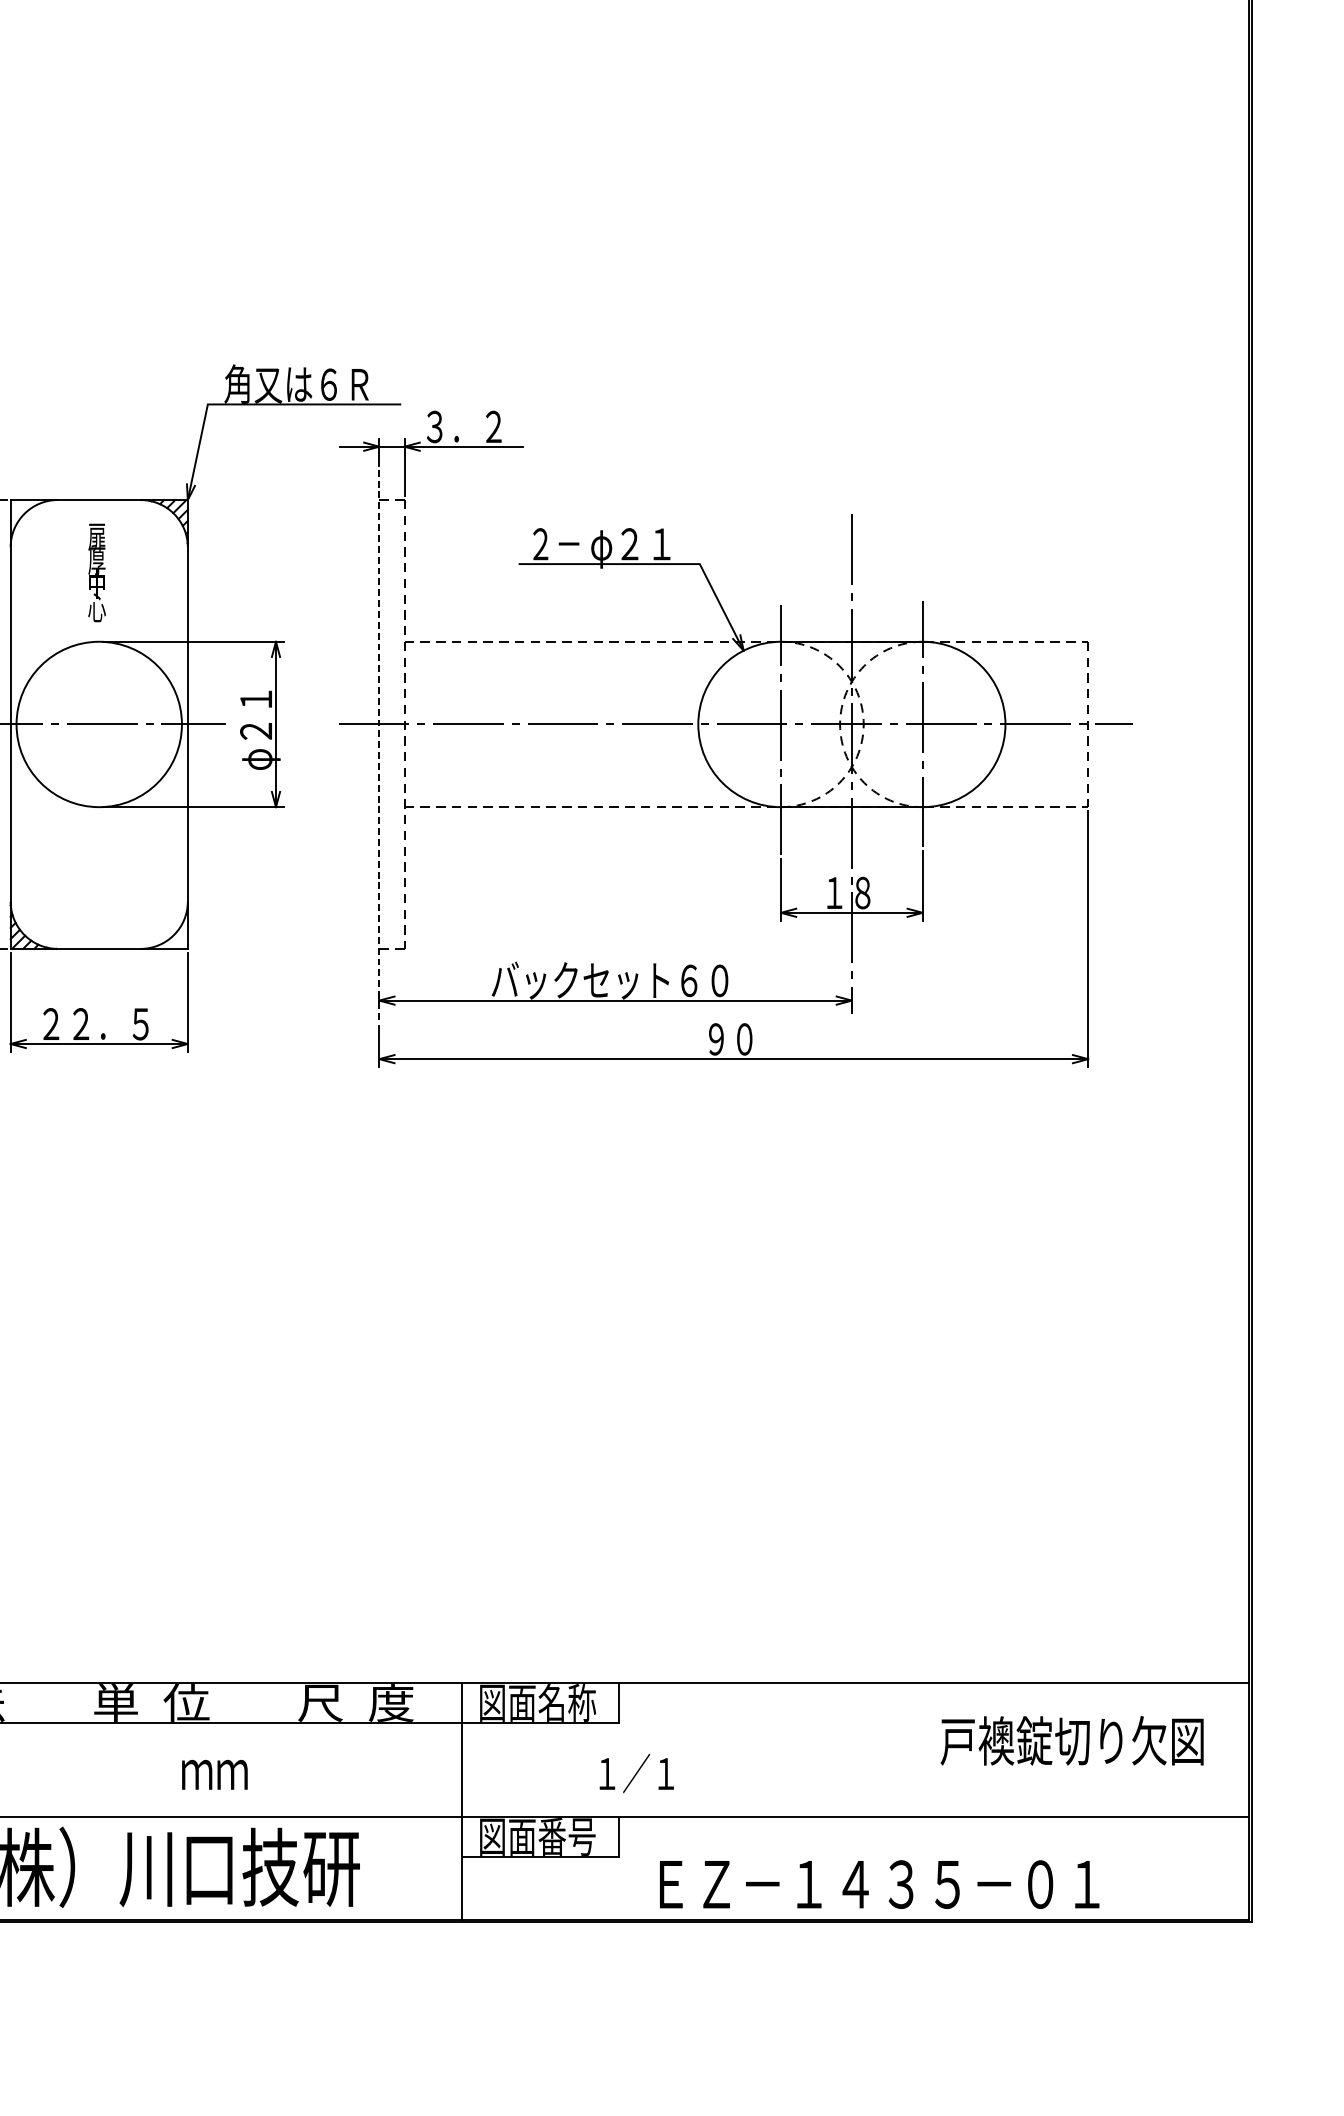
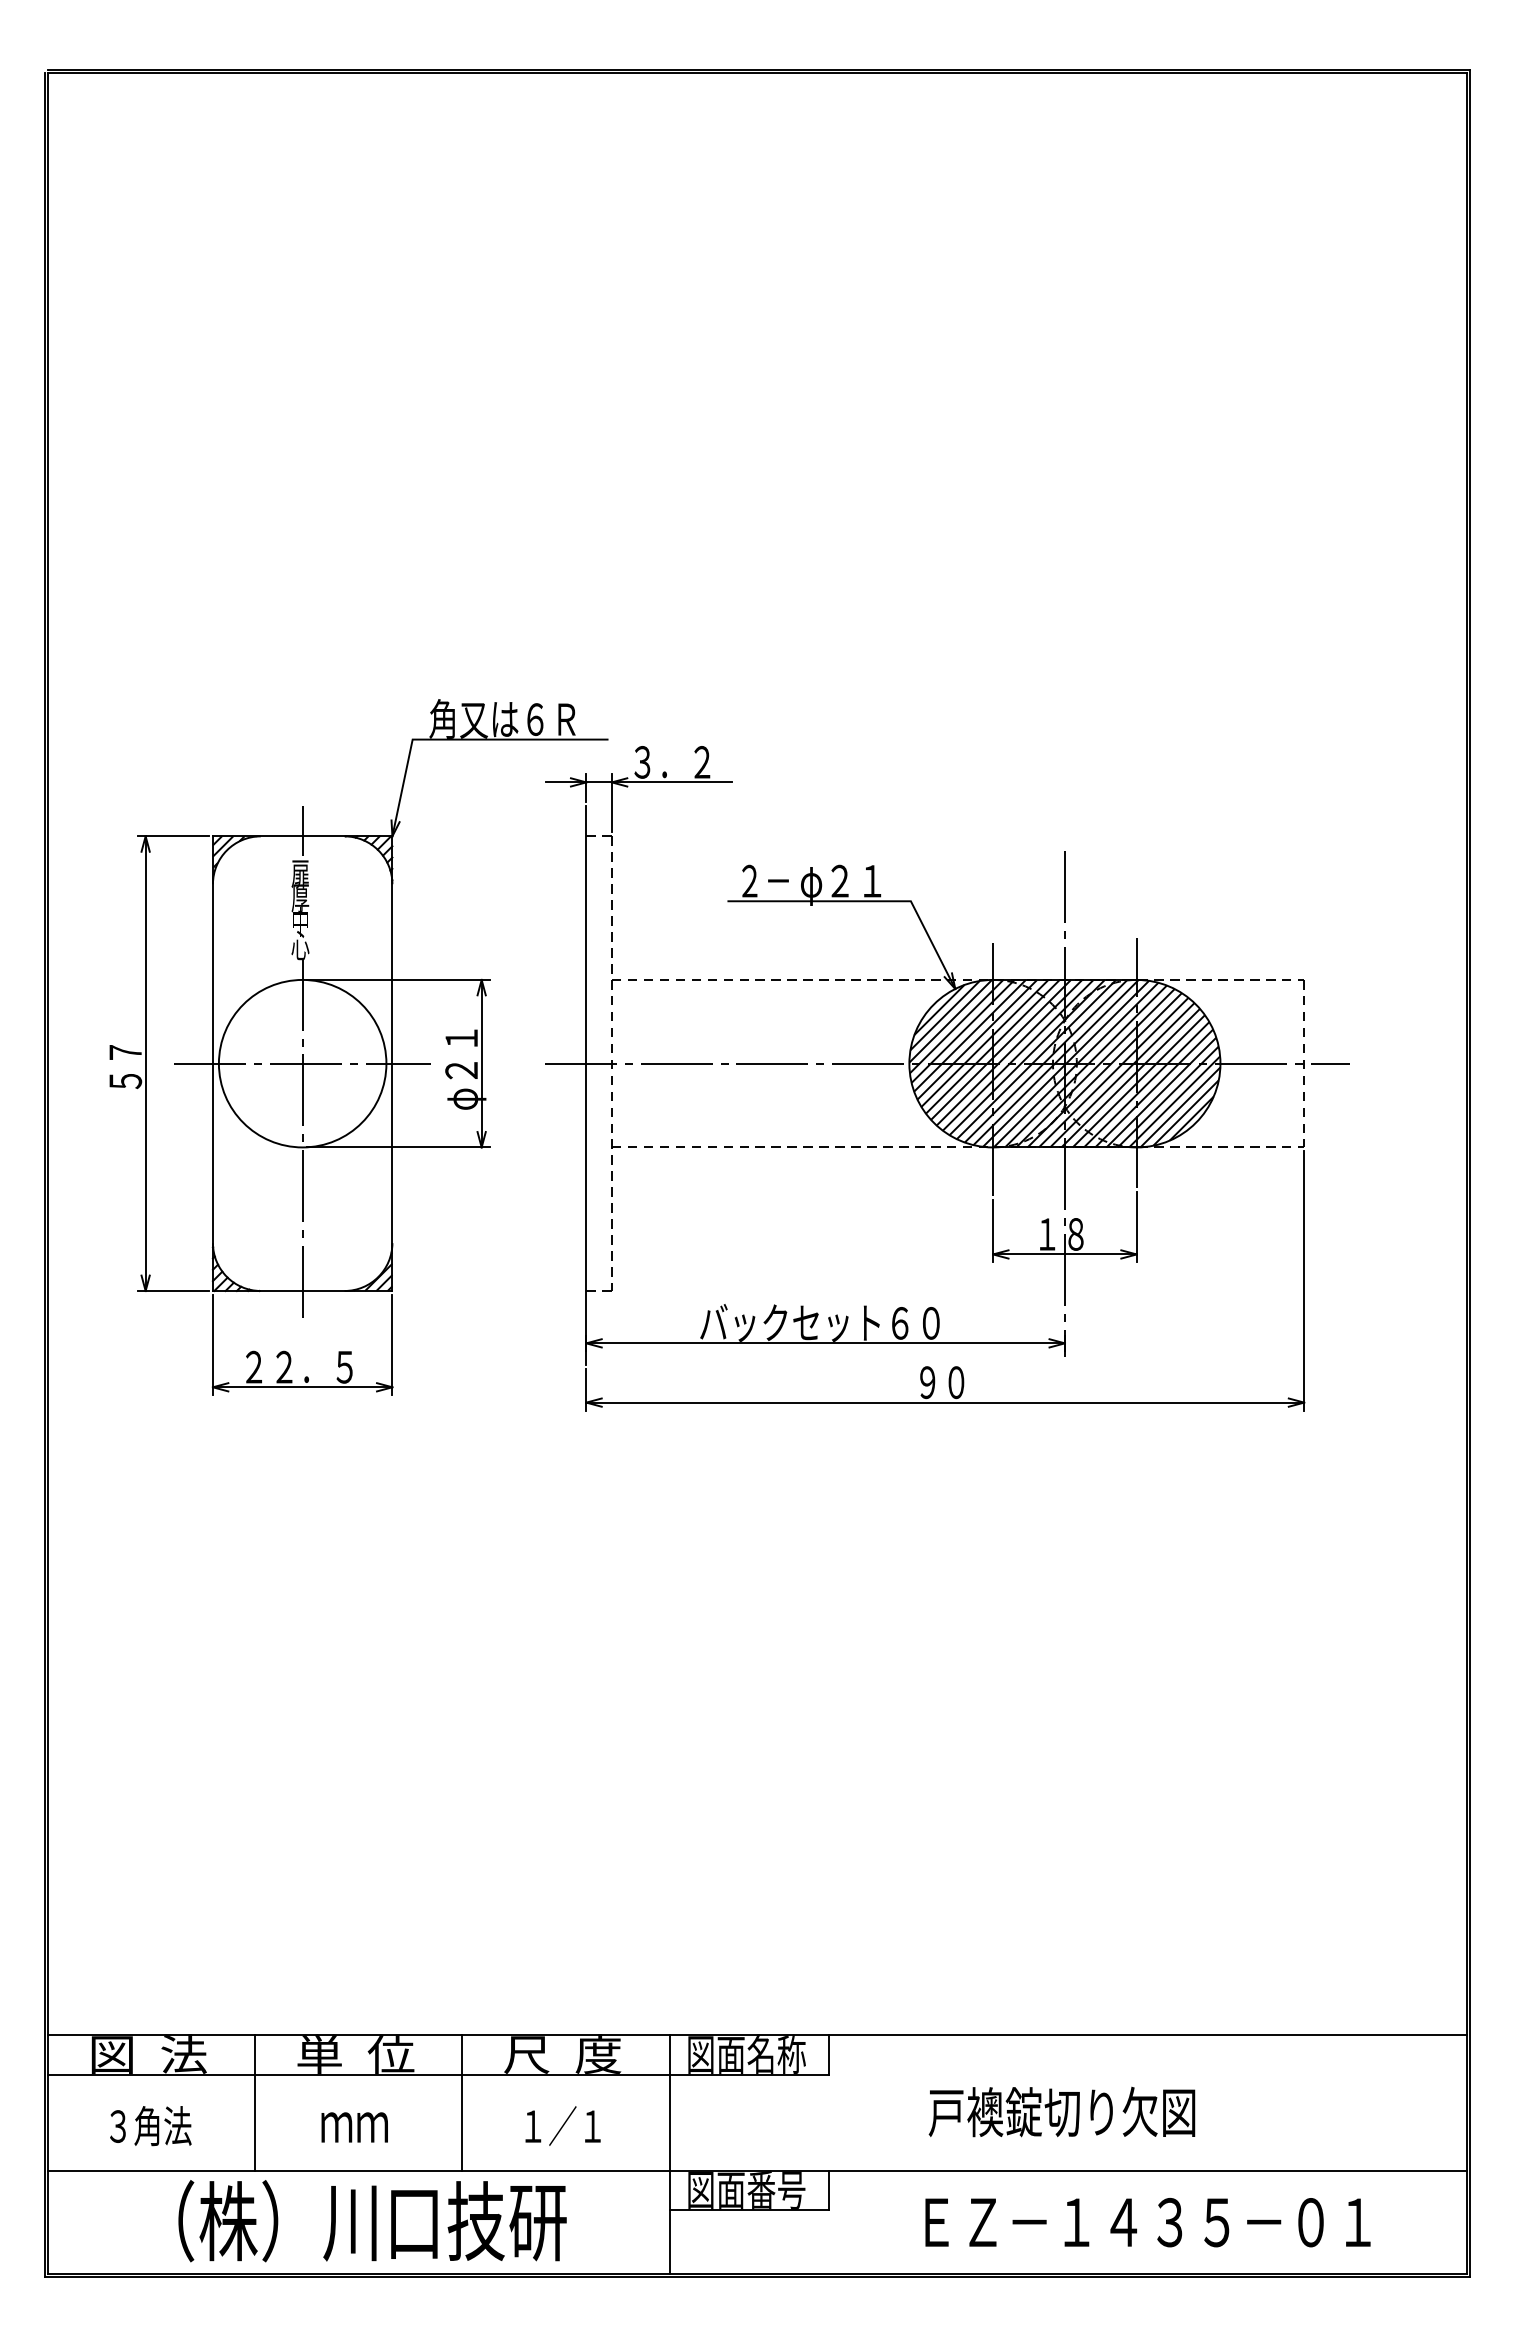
line: (99, 494) -> (302, 830), added
hatch: (30, 520) -> (233, 857), added
hatch: (851, 724) -> (1064, 1063), added
line: (379, 746) -> (586, 1085), dashed -> solid
line: (99, 798) -> (302, 1138), added
hatch: (168, 929) -> (372, 1271), added
text: (1071, 1740) -> (1061, 2111), moved
line: (52, 1750) -> (255, 2102), added
line: (257, 1750) -> (462, 2102), added
text: (636, 1772) -> (562, 2125), moved
text: (214, 1774) -> (354, 2127), moved
text: (879, 1884) -> (1147, 2222), moved

